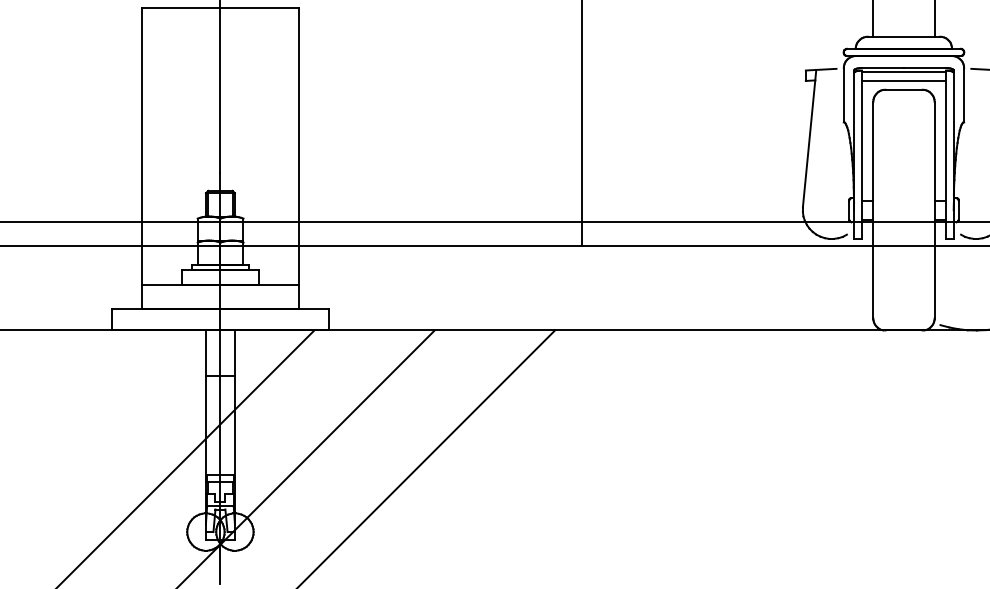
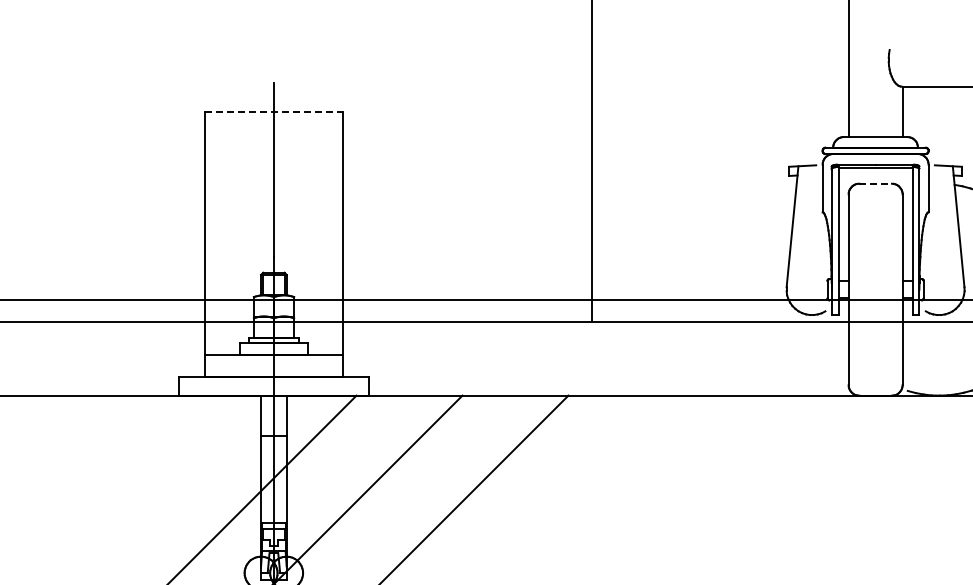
line: (220, 7) -> (273, 111), solid -> dashed
line: (903, 80) -> (875, 175), removed
line: (904, 89) -> (876, 183), solid -> dashed

